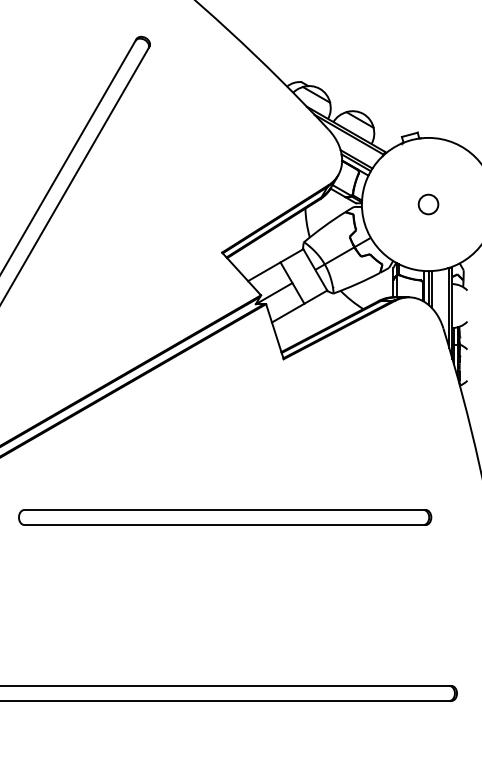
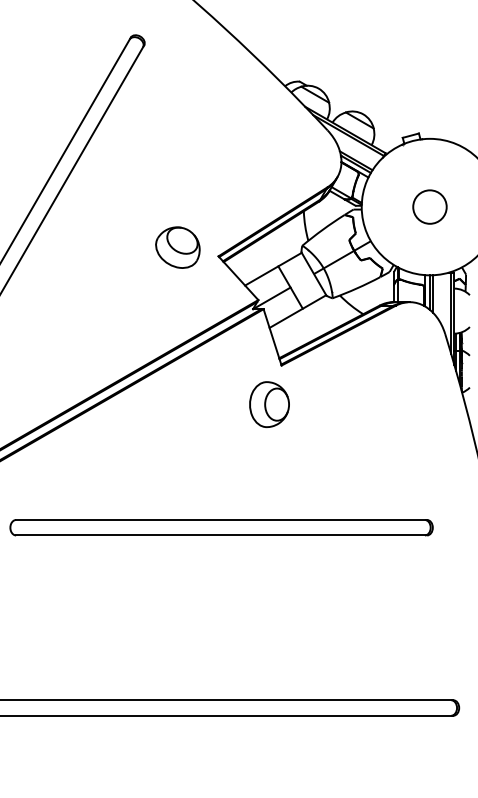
circle: (428, 204) -> (429, 207), size x1.67
part: (182, 243) -> (177, 247), added
part: (271, 397) -> (269, 404), added

